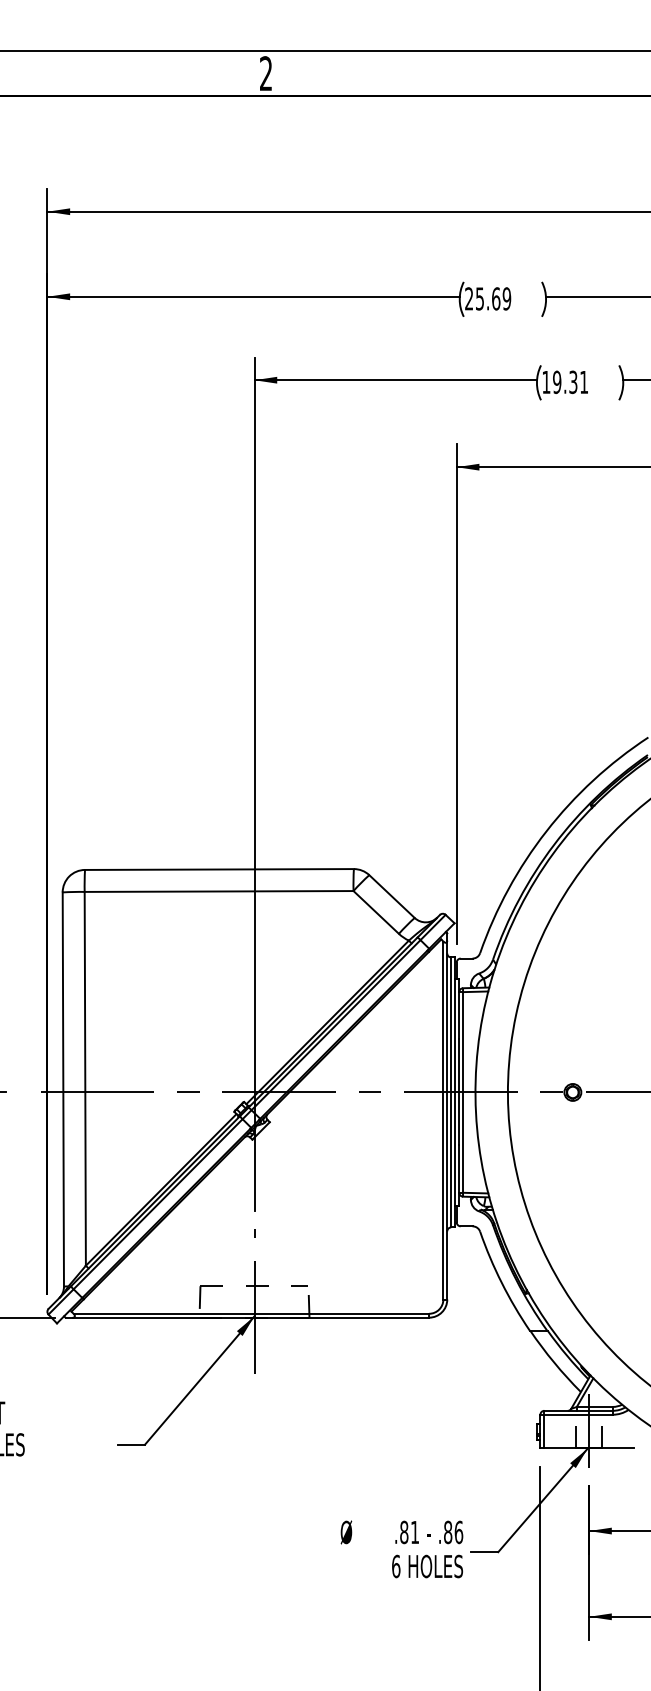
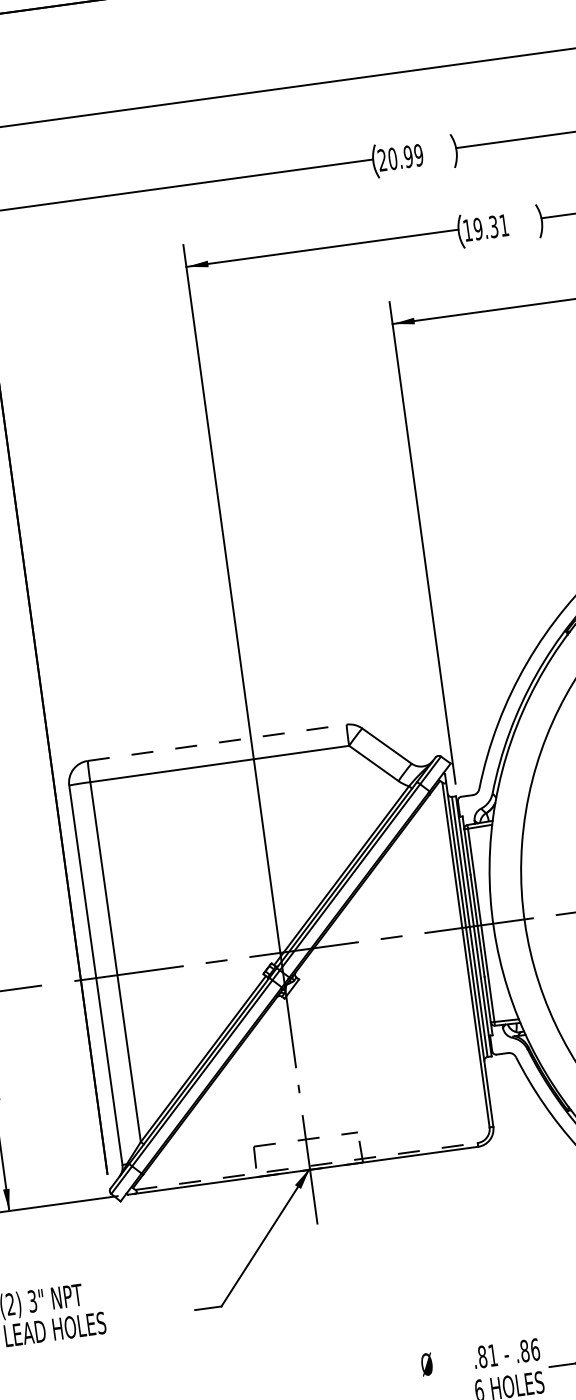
text: (487, 298) -> (400, 157), 25.69 -> 20.99
line: (219, 869) -> (217, 742), solid -> dashed
line: (251, 1313) -> (306, 1166), solid -> dashed

